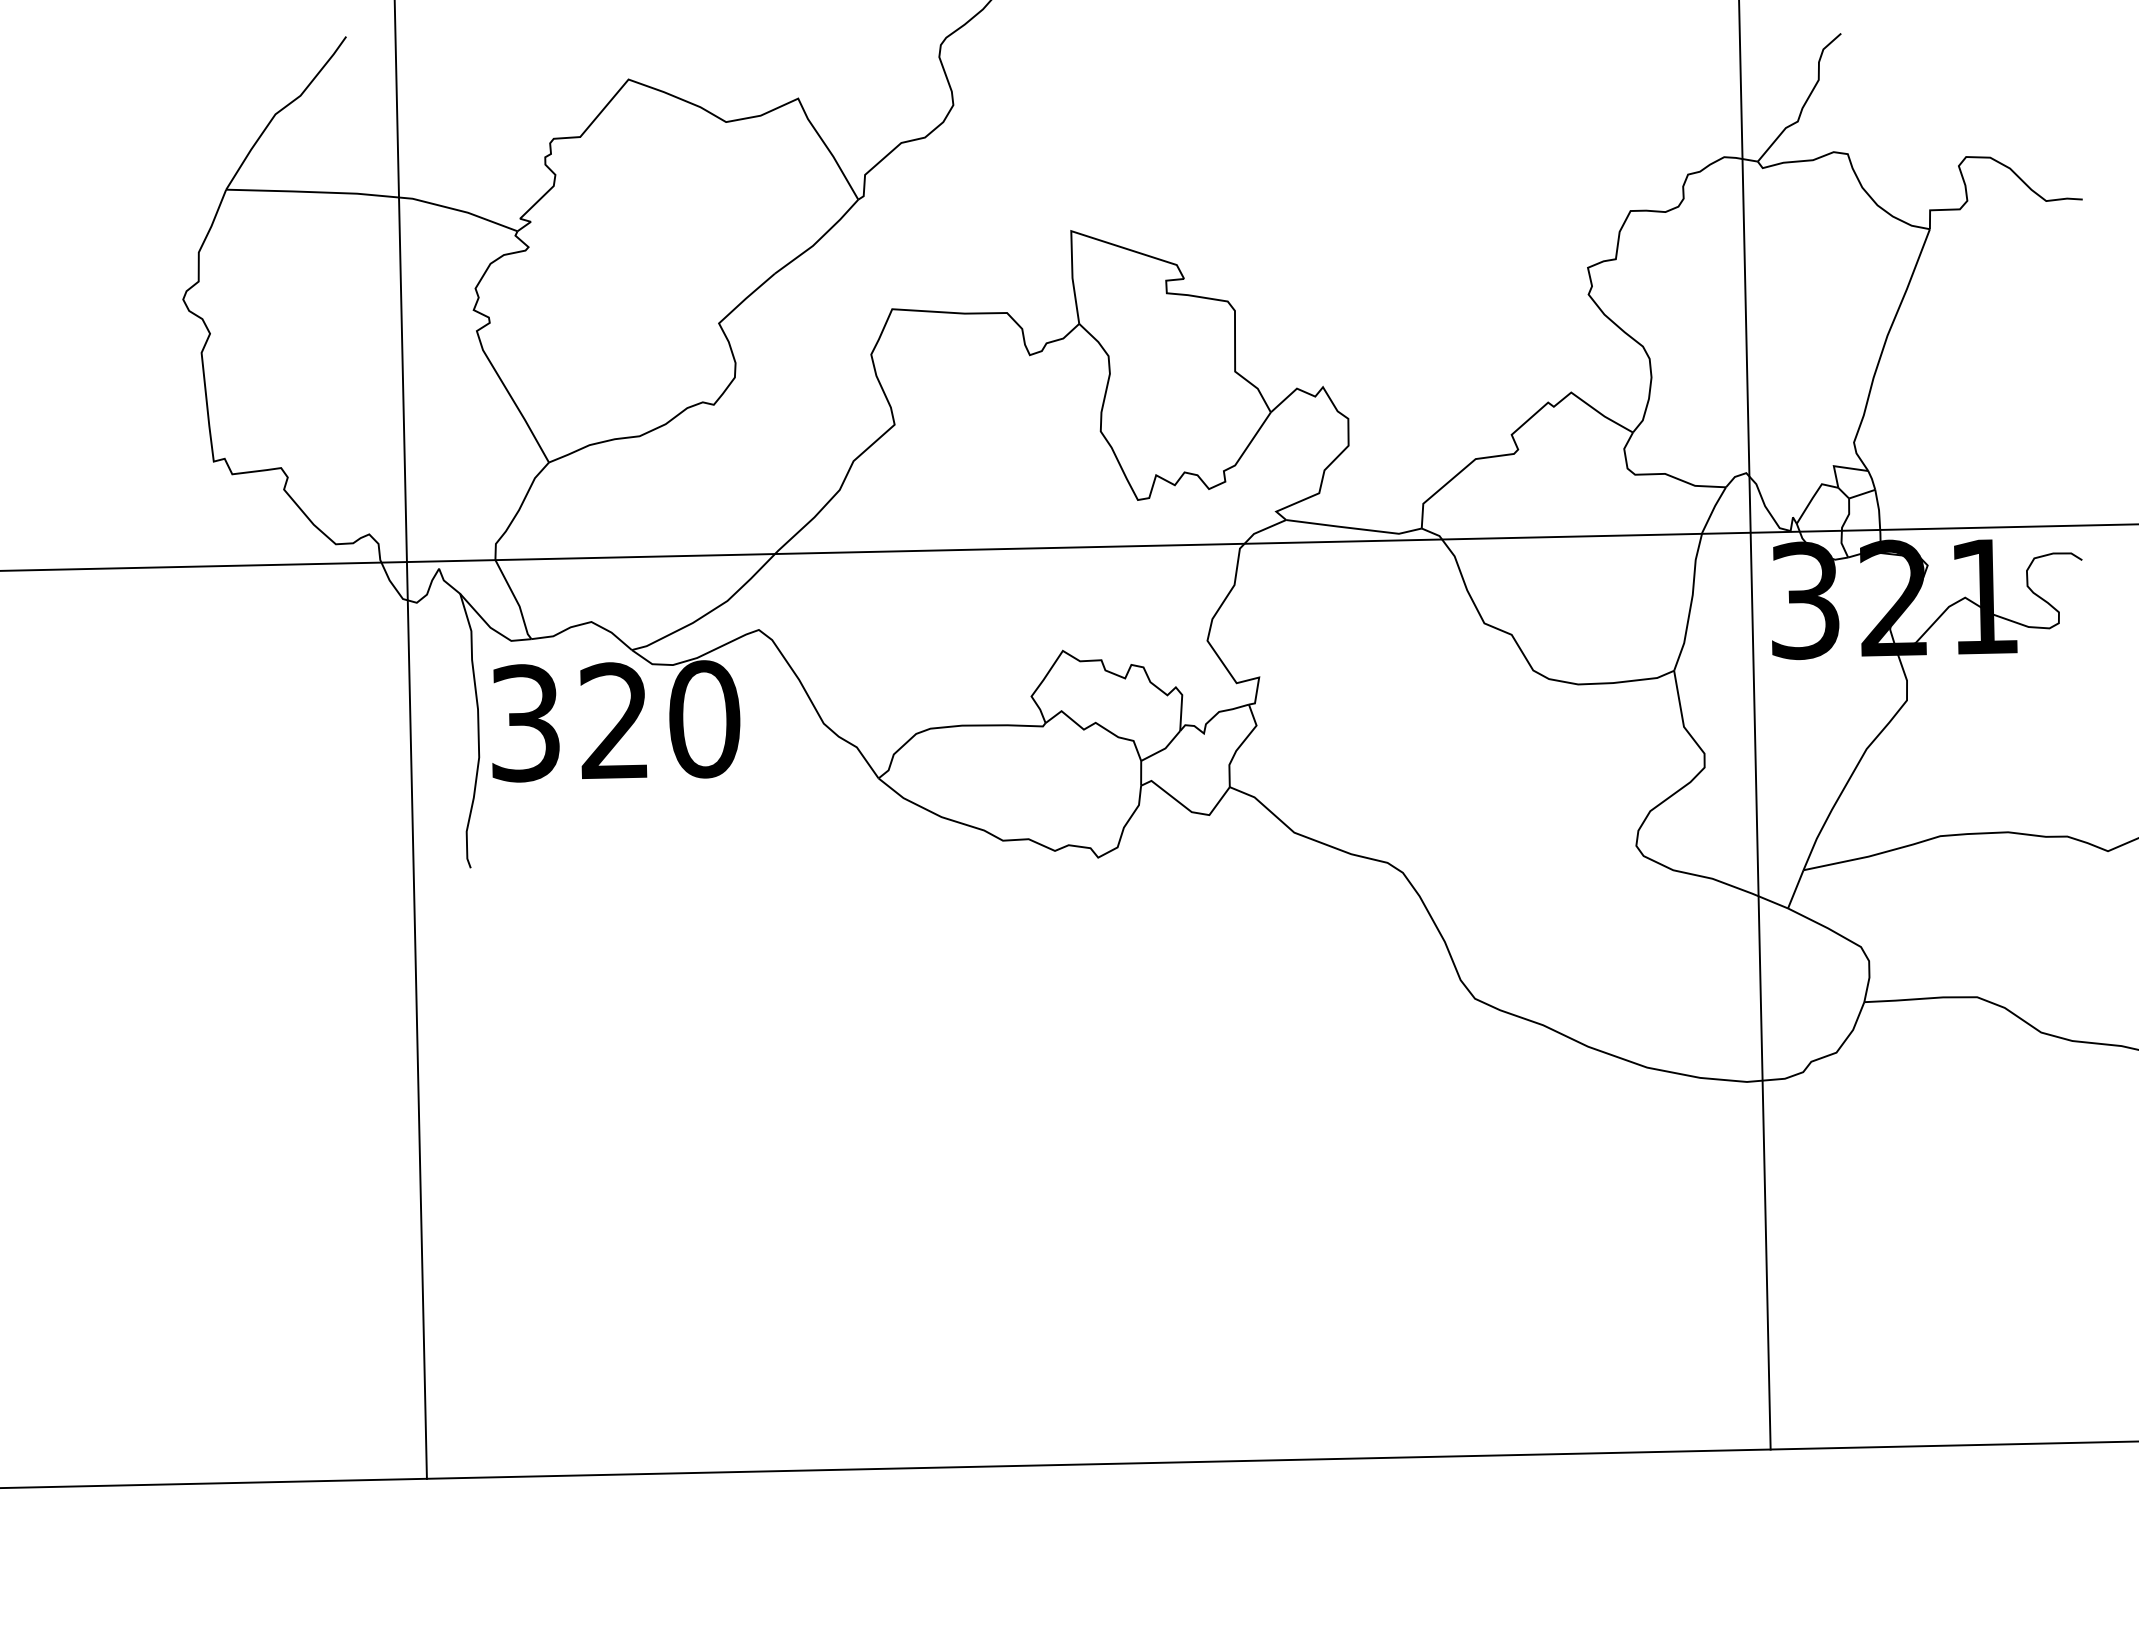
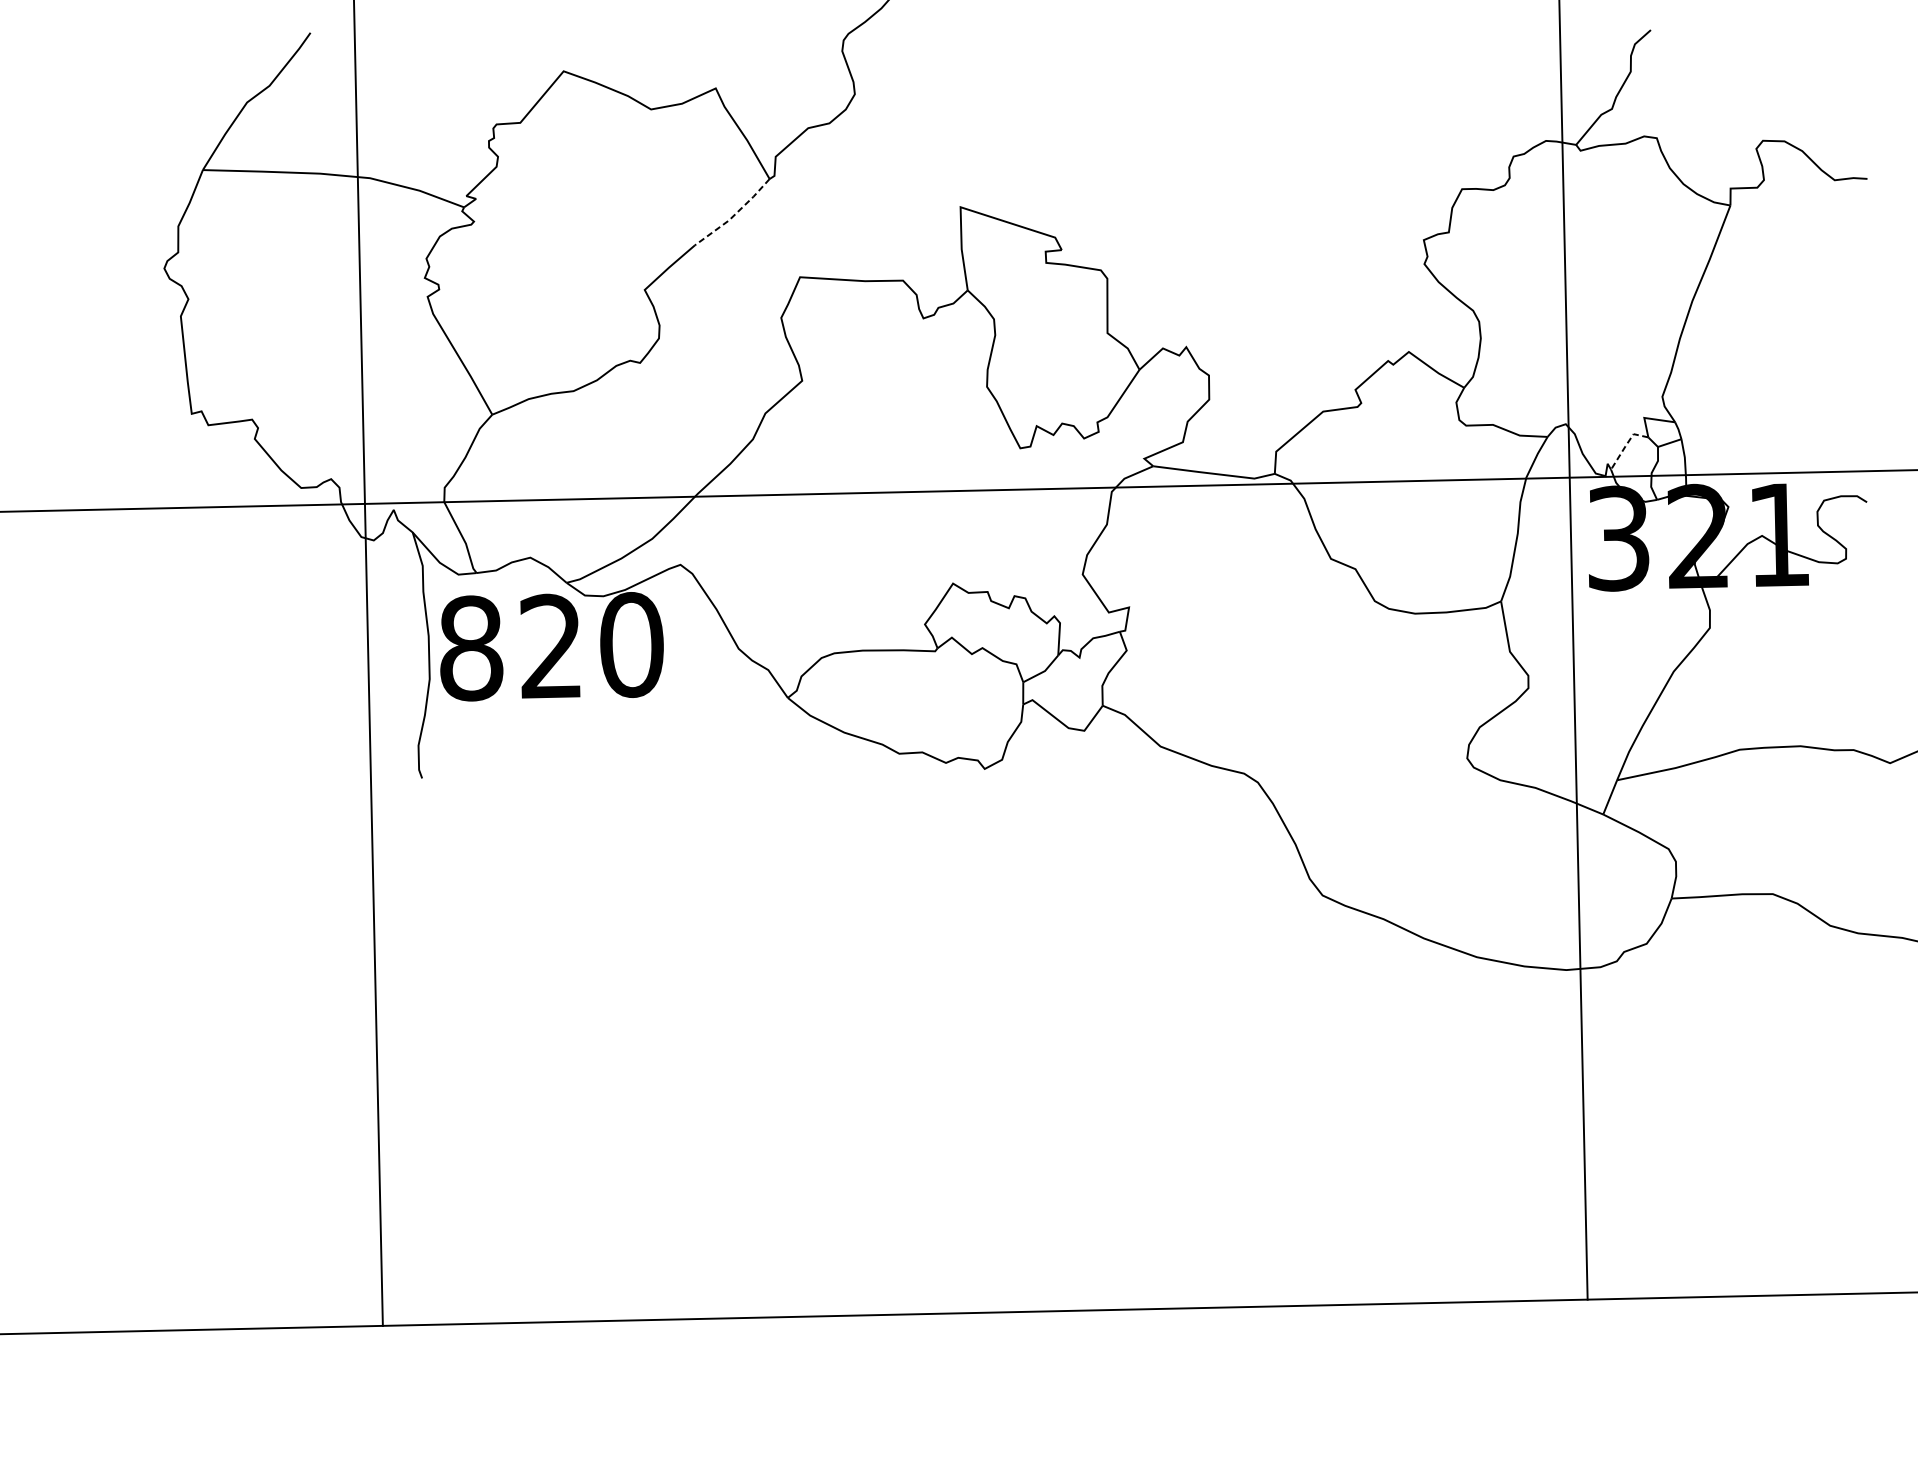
line: (819, 239) -> (734, 214), solid -> dashed
line: (1813, 497) -> (1626, 446), solid -> dashed
text: (526, 723) -> (472, 648), 320 -> 820

